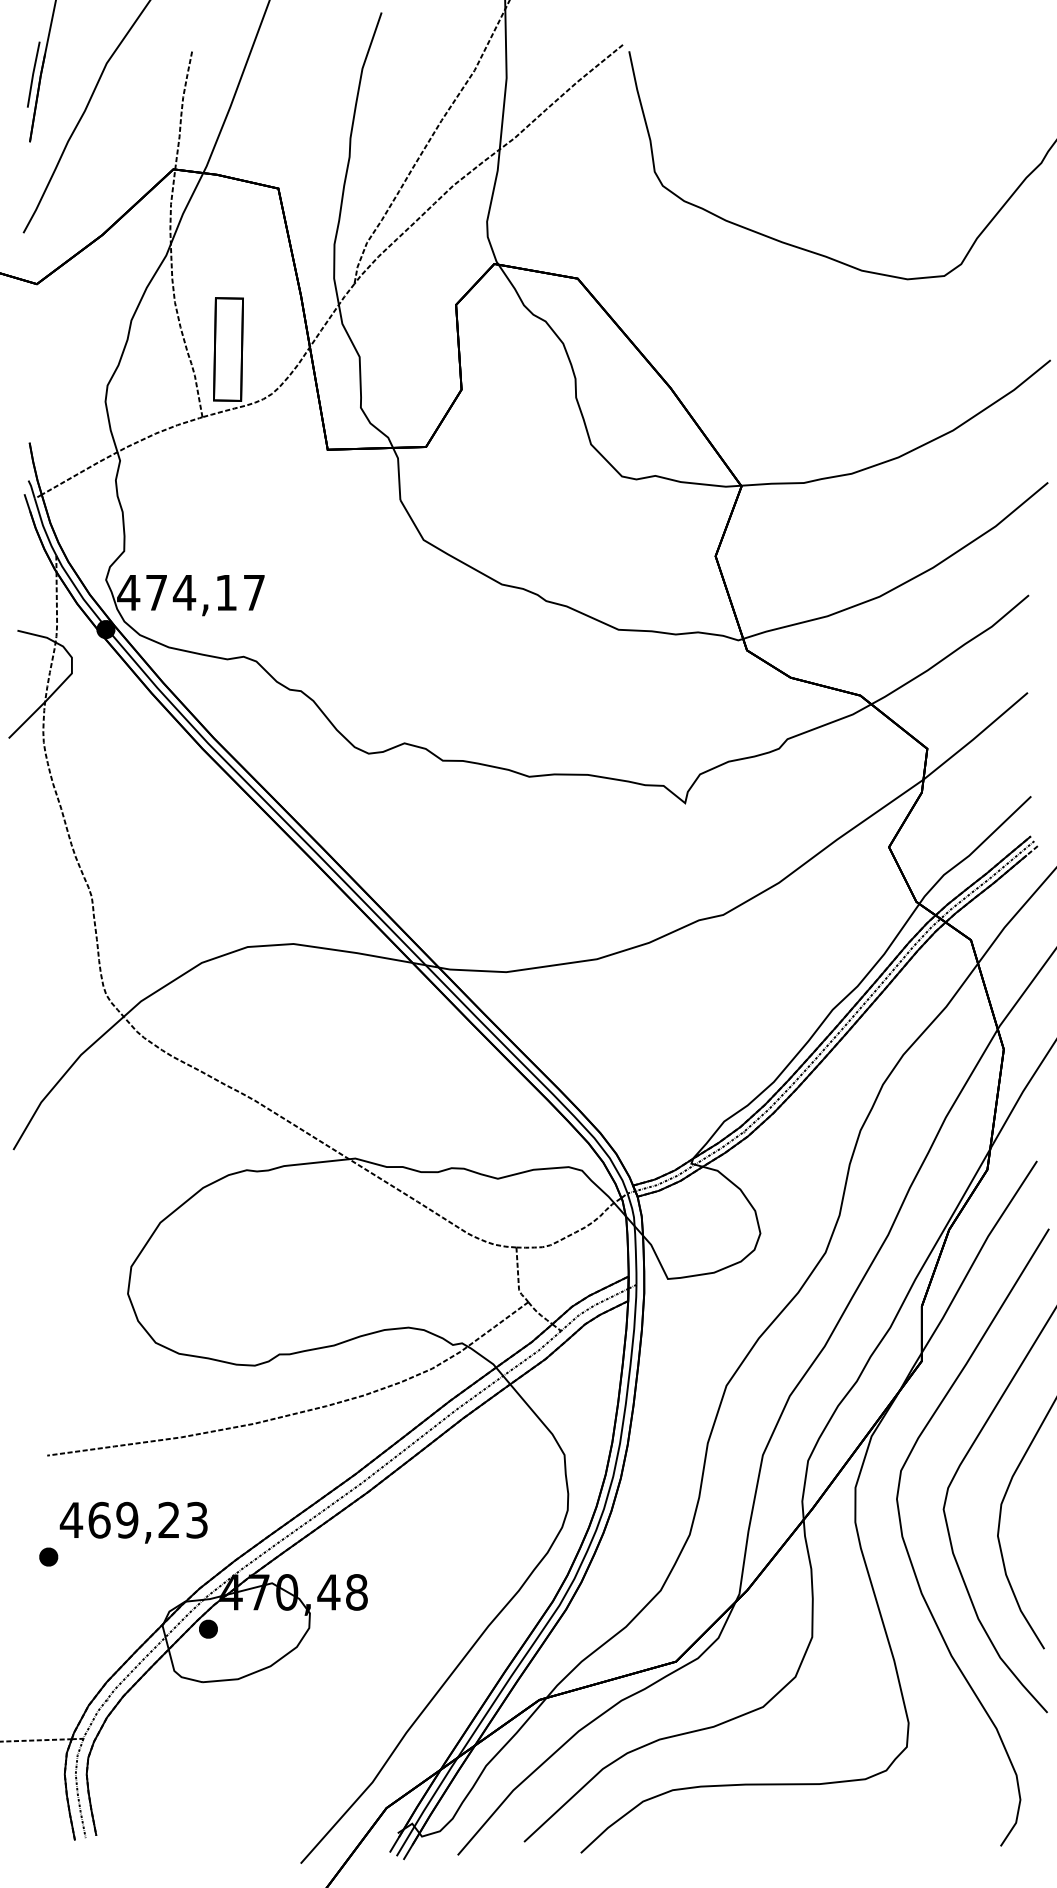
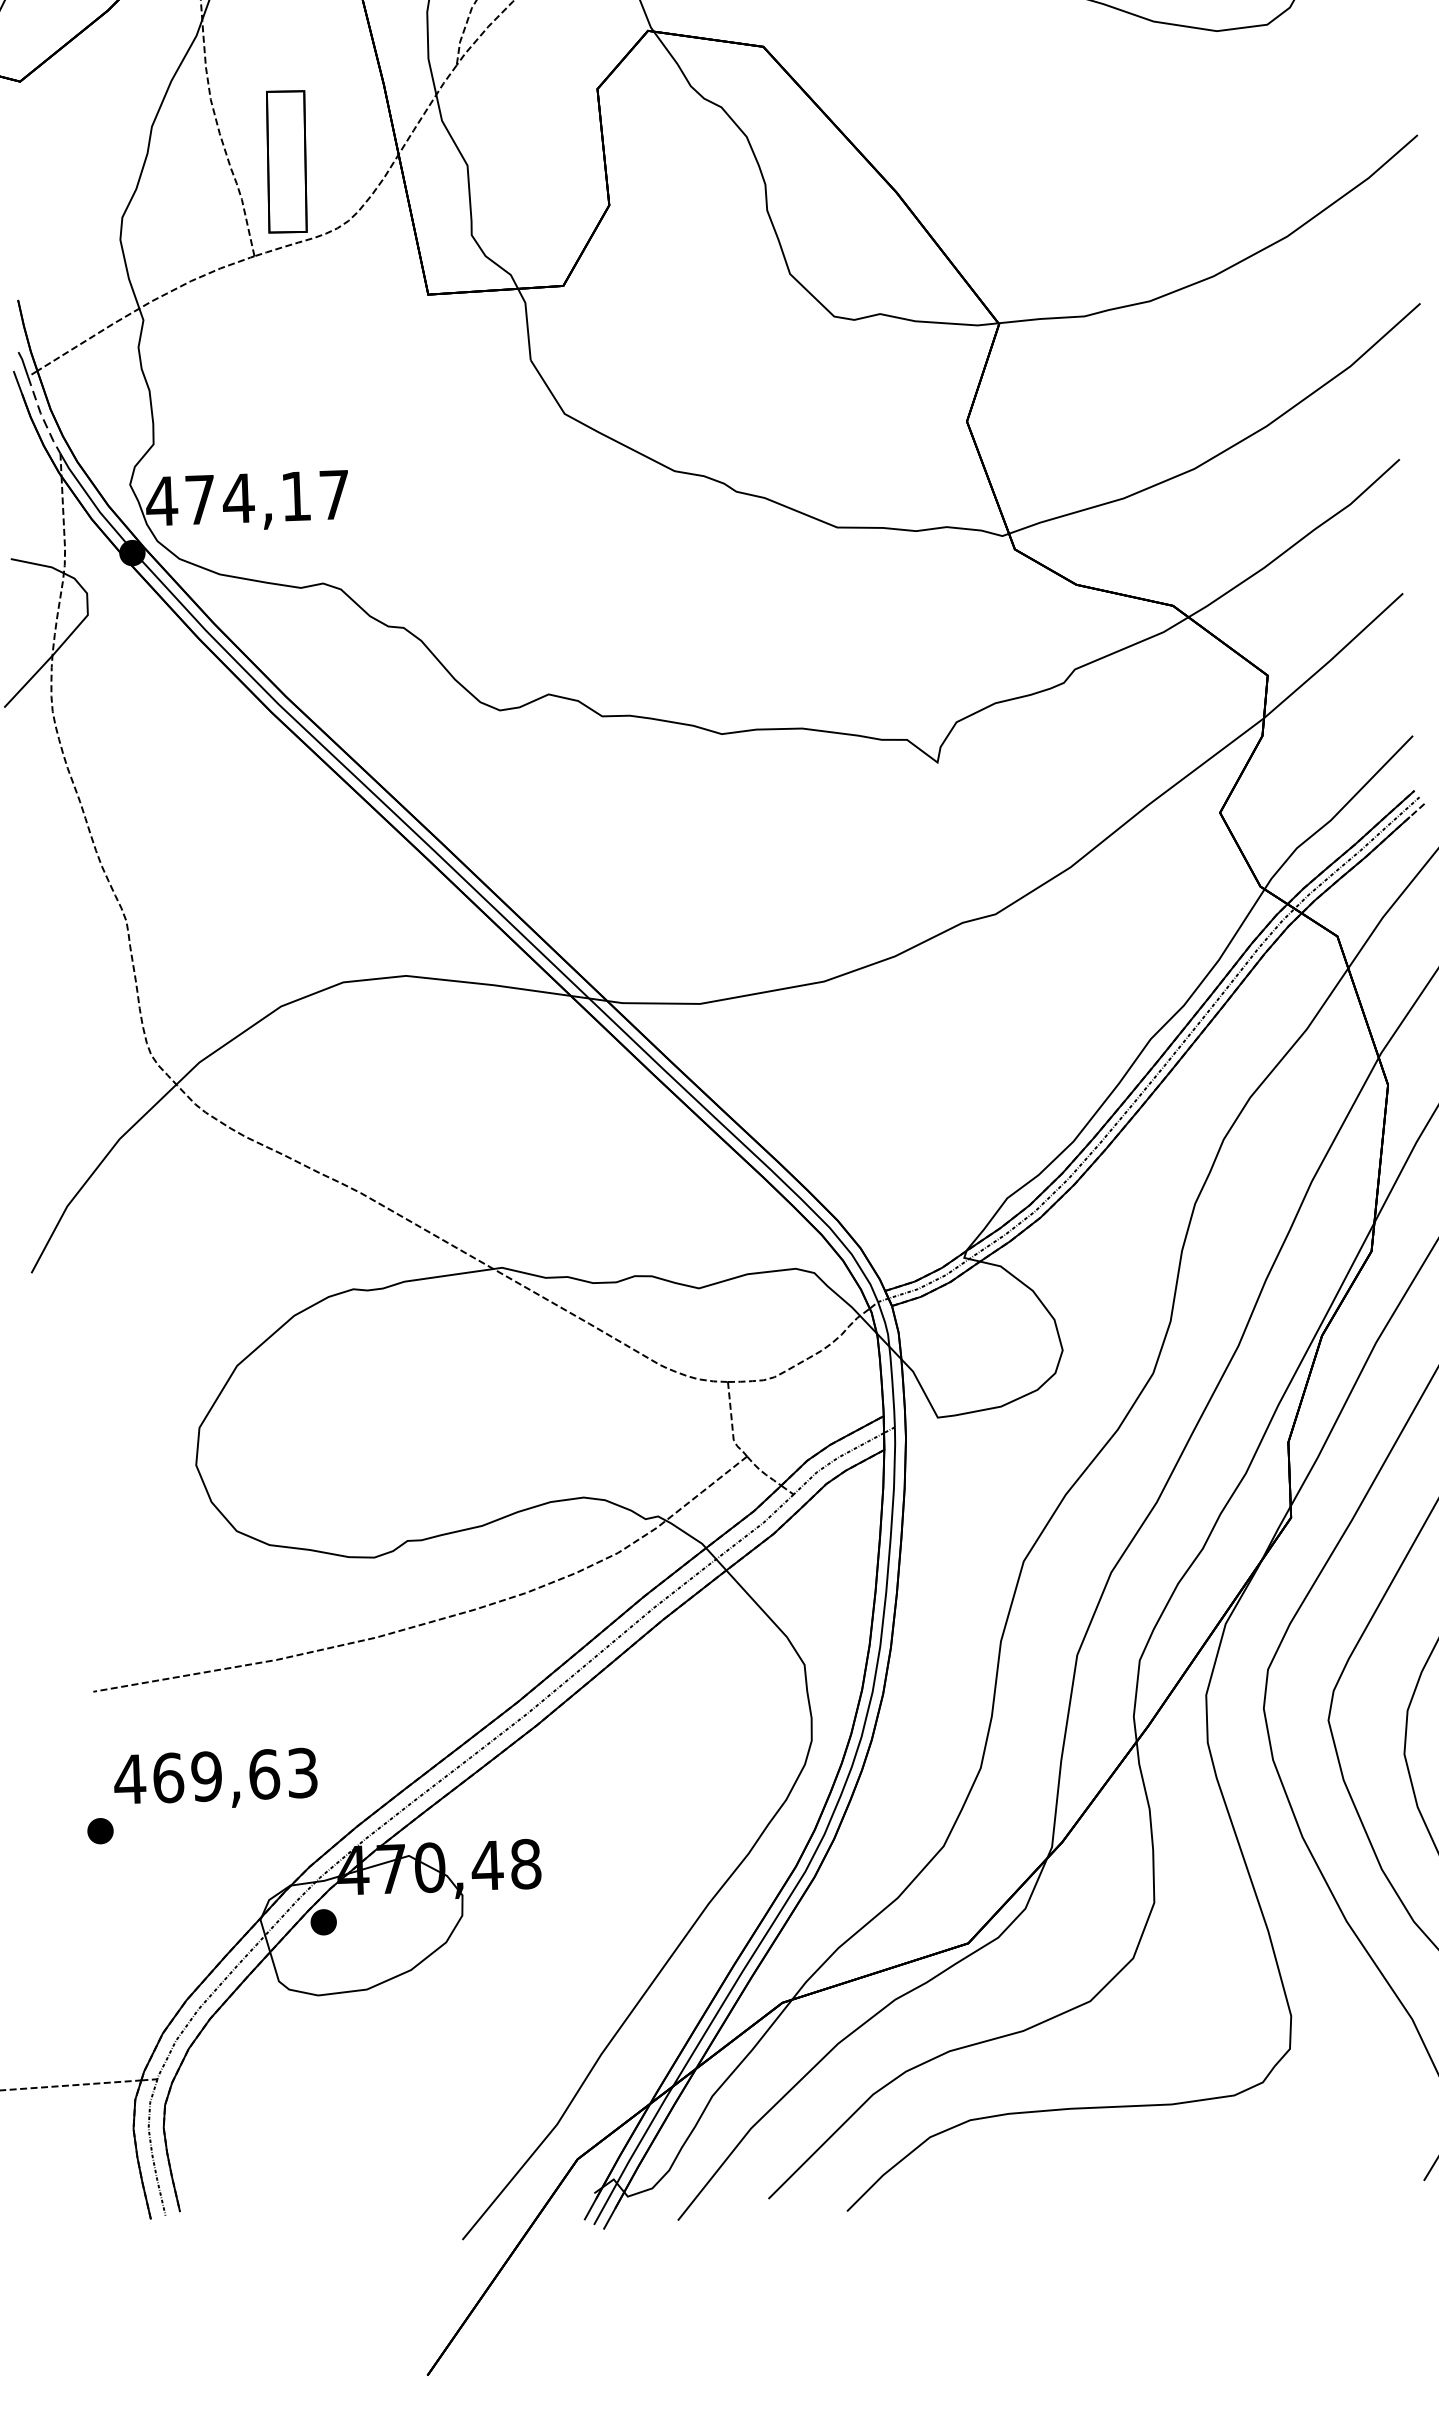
line: (44, 528) -> (42, 417), solid -> dashed
text: (169, 1519) -> (264, 1773), 469,23 -> 469,63

